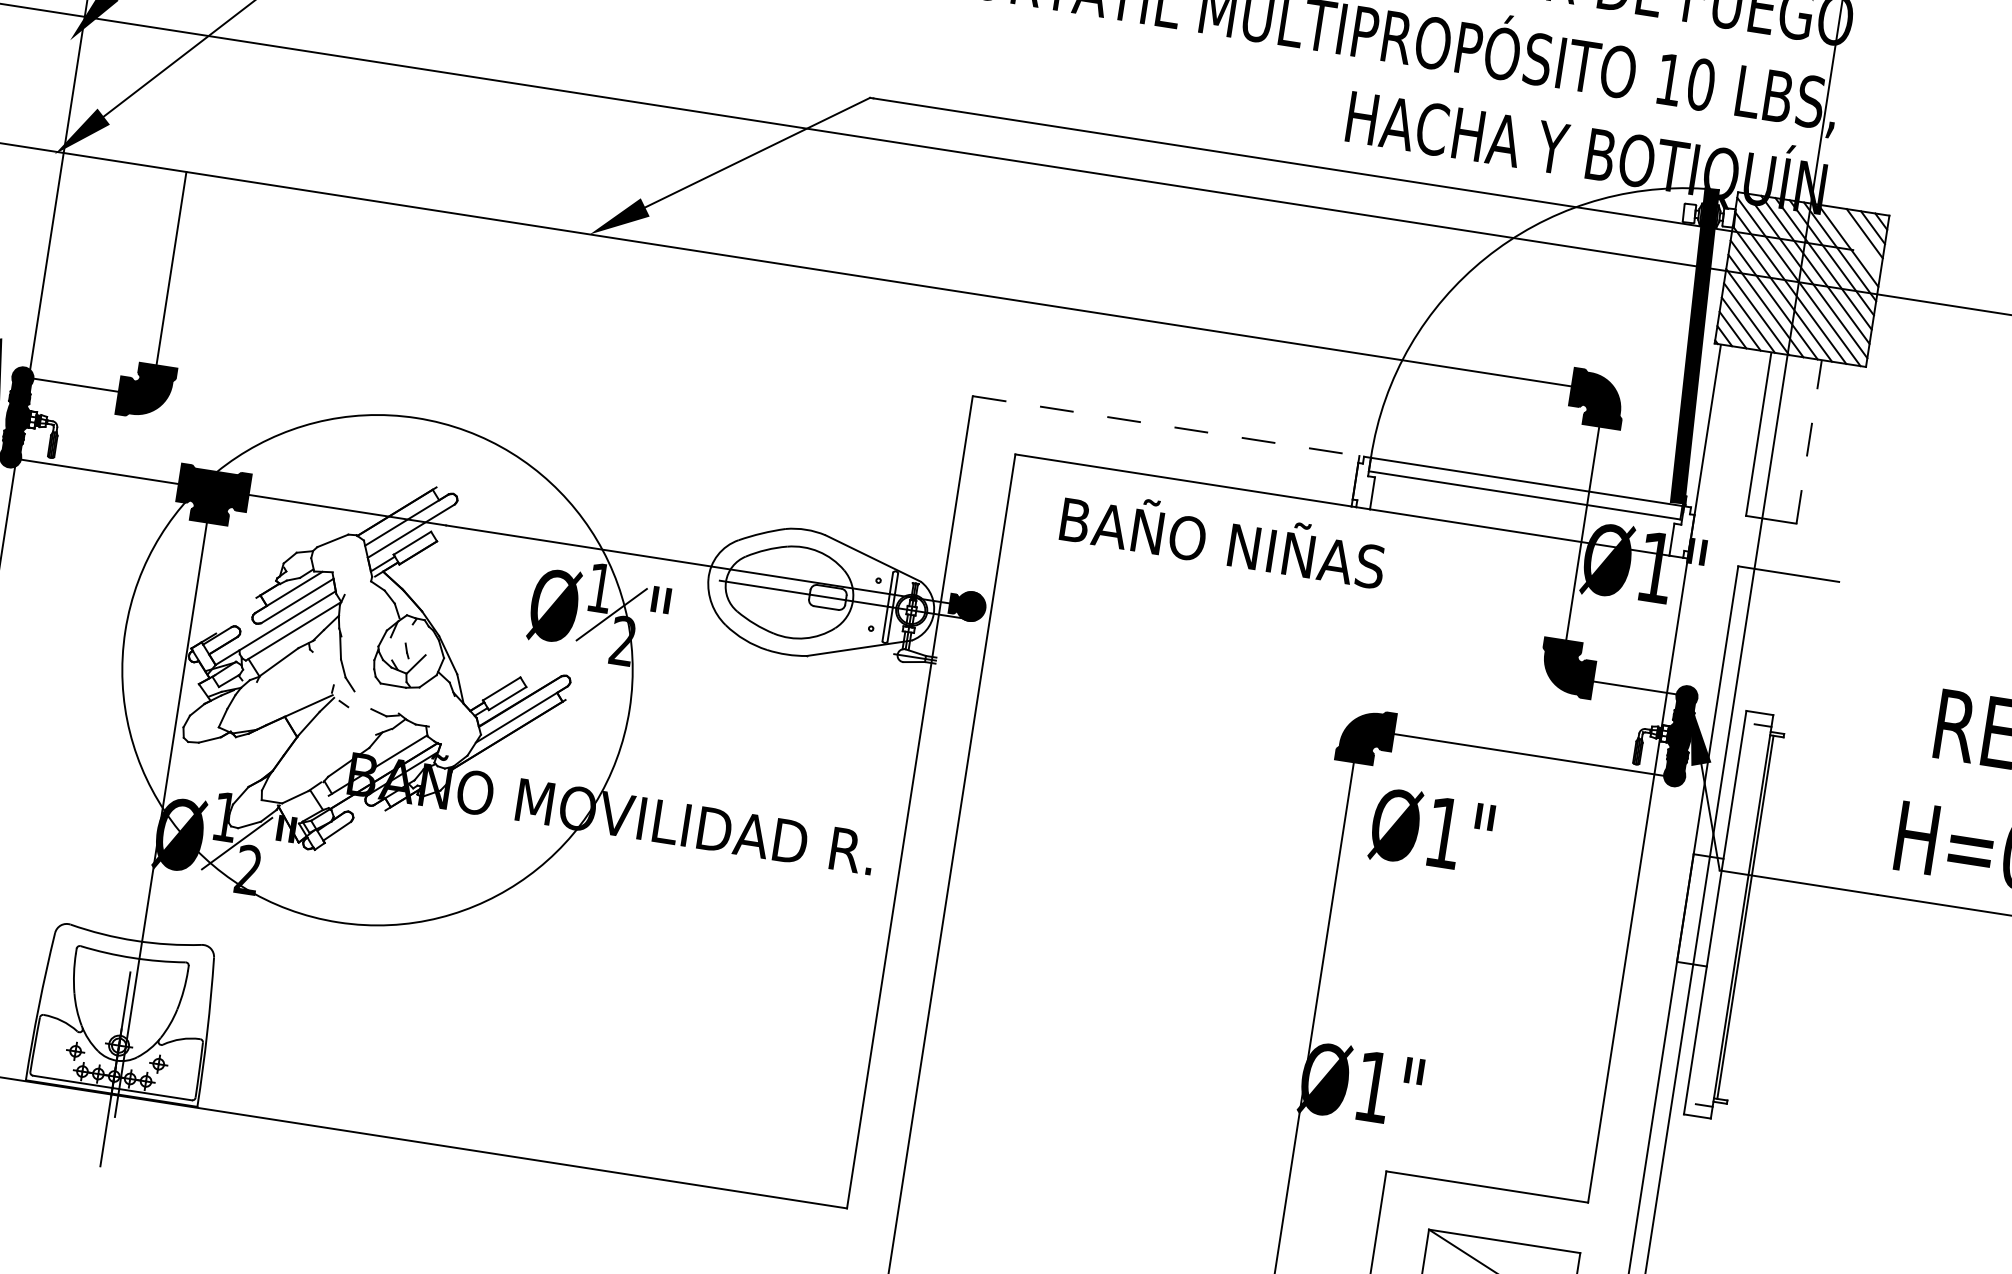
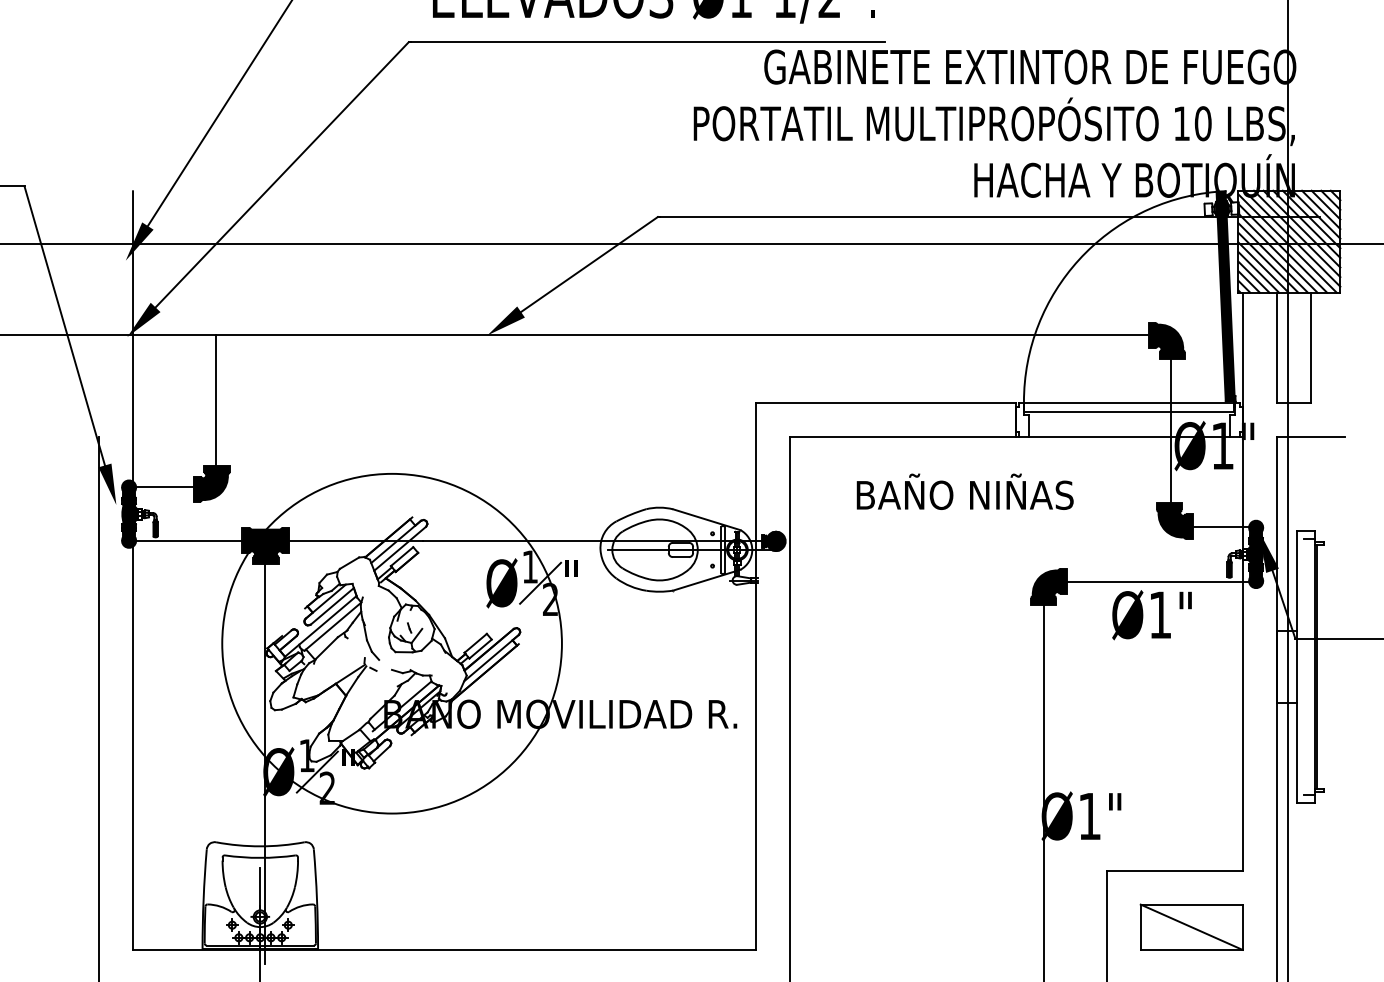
line: (1857, 239) -> (1321, 209), added
line: (1166, 425) -> (886, 402), dashed -> solid
line: (1808, 443) -> (1310, 348), dashed -> solid
text: (1222, 537) -> (964, 491), moved
text: (1430, 831) -> (1151, 615), moved

